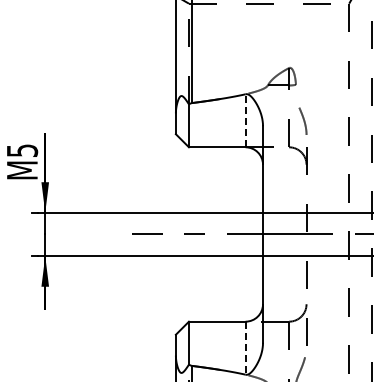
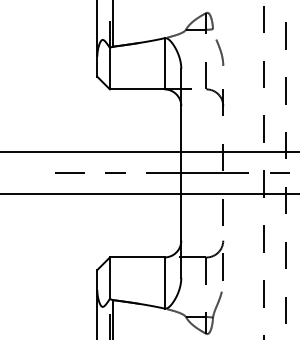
line: (245, 120) -> (164, 63), dashed -> solid
curve: (303, 120) -> (220, 51), moved
line: (245, 348) -> (164, 283), dashed -> solid

